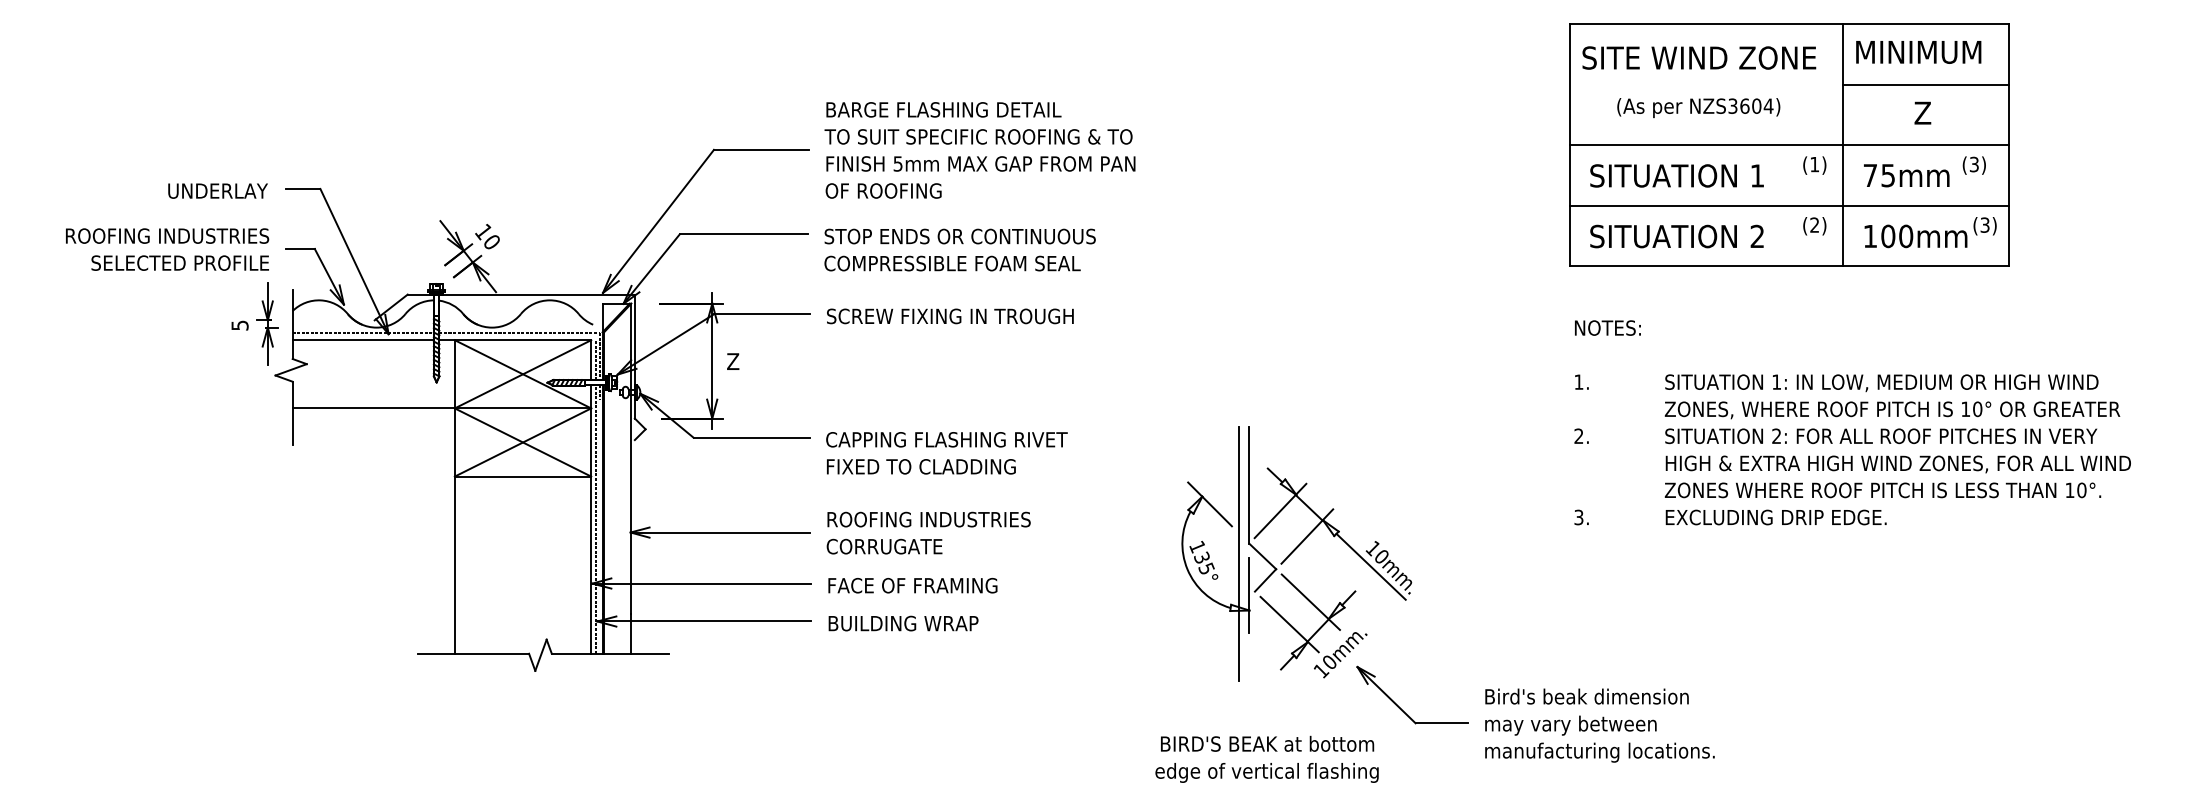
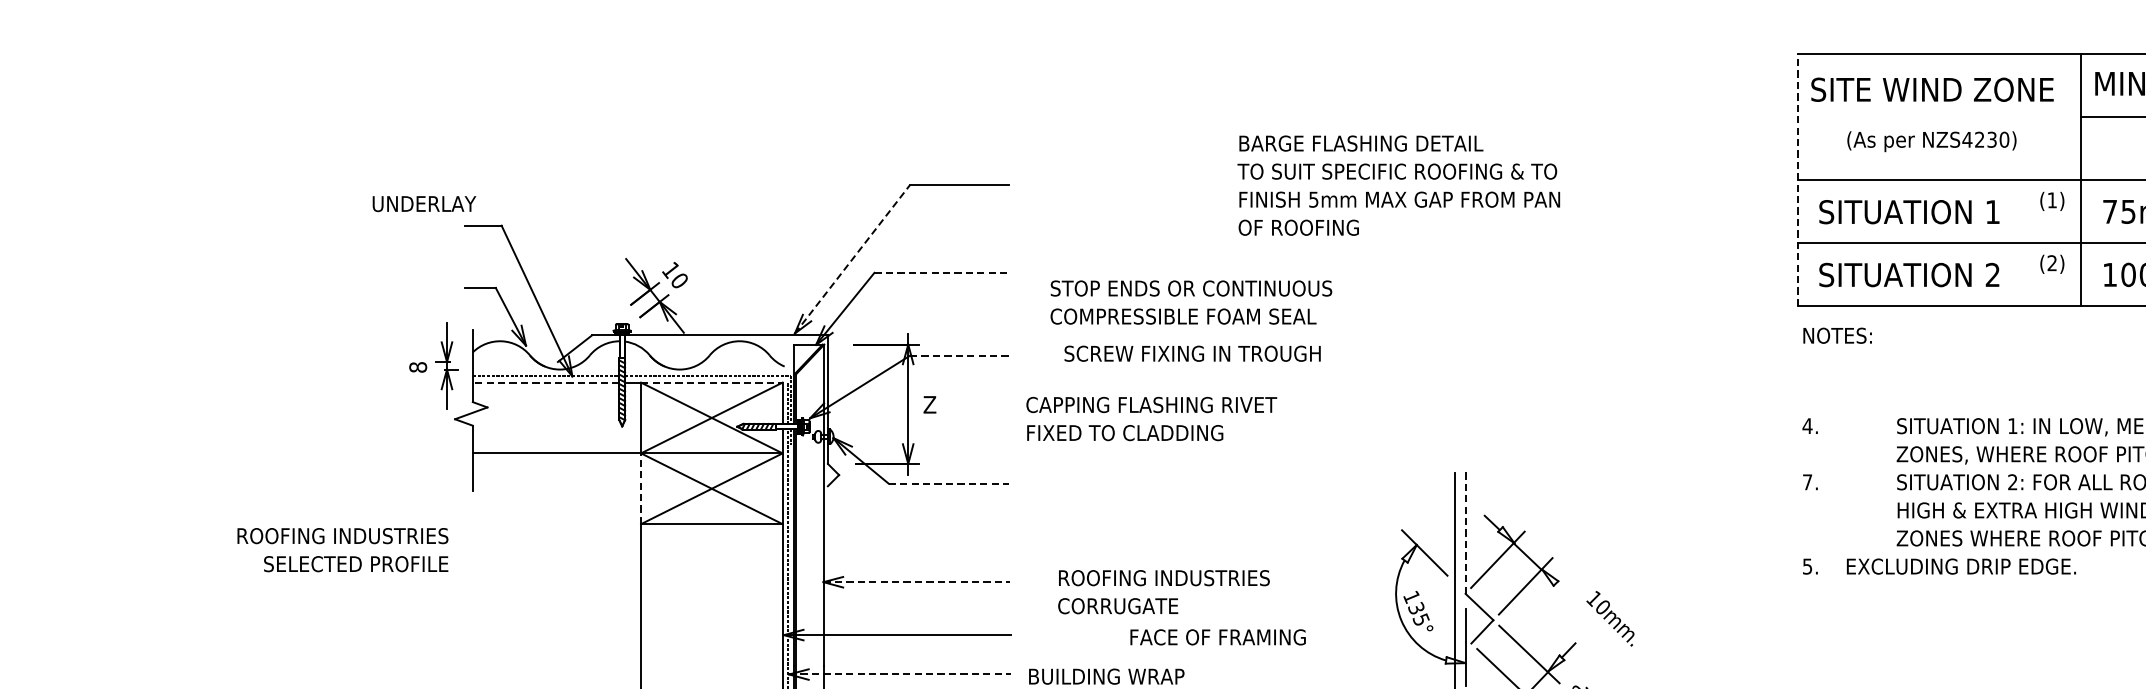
text: (1750, 105) -> (1985, 139), NZS3604) -> NZS4230)
line: (1570, 144) -> (1798, 179), solid -> dashed
text: (979, 150) -> (1398, 185), moved
text: (217, 190) -> (423, 203), moved
line: (658, 221) -> (852, 259), solid -> dashed
line: (744, 234) -> (941, 272), solid -> dashed
text: (167, 249) -> (342, 549), moved
text: (959, 249) -> (1190, 301), moved
line: (762, 314) -> (960, 355), solid -> dashed
text: (950, 316) -> (1192, 353), moved
text: (239, 325) -> (417, 367), 5 -> 8
text: (1607, 327) -> (1837, 335), moved
line: (363, 340) -> (546, 382), solid -> dashed
line: (523, 340) -> (712, 382), solid -> dashed
text: (1578, 381) -> (1807, 425), 1. -> 4.
text: (1578, 435) -> (1807, 481), 2. -> 7.
line: (752, 437) -> (949, 483), solid -> dashed
line: (454, 442) -> (640, 488), solid -> dashed
text: (946, 453) -> (1151, 419), moved
line: (1249, 484) -> (1465, 532), solid -> dashed
text: (1579, 516) -> (1808, 565), 3. -> 5.
text: (1775, 517) -> (1960, 566), moved
line: (720, 532) -> (916, 582), solid -> dashed
text: (928, 532) -> (1163, 591), moved
line: (1370, 566) -> (1591, 617), removed
text: (912, 585) -> (1217, 637), moved
line: (704, 621) -> (900, 674), solid -> dashed

